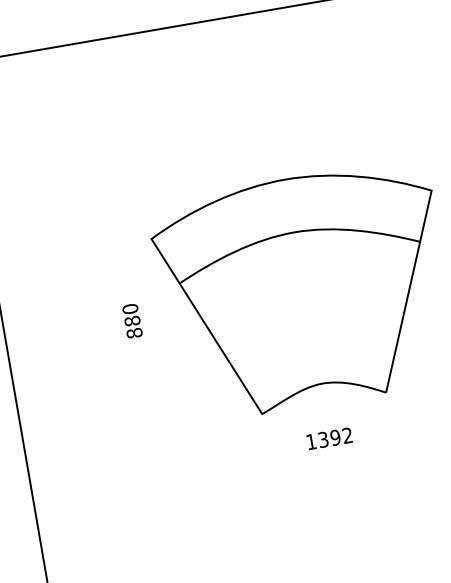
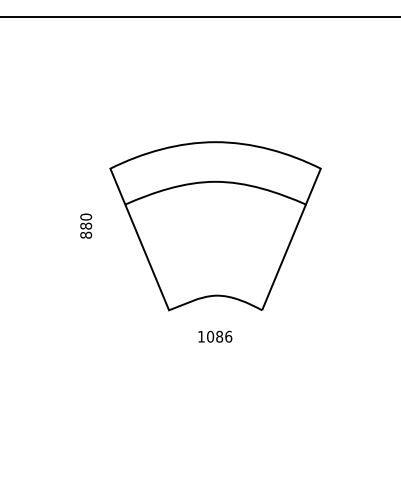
text: (335, 437) -> (219, 336), 1392 -> 1086

